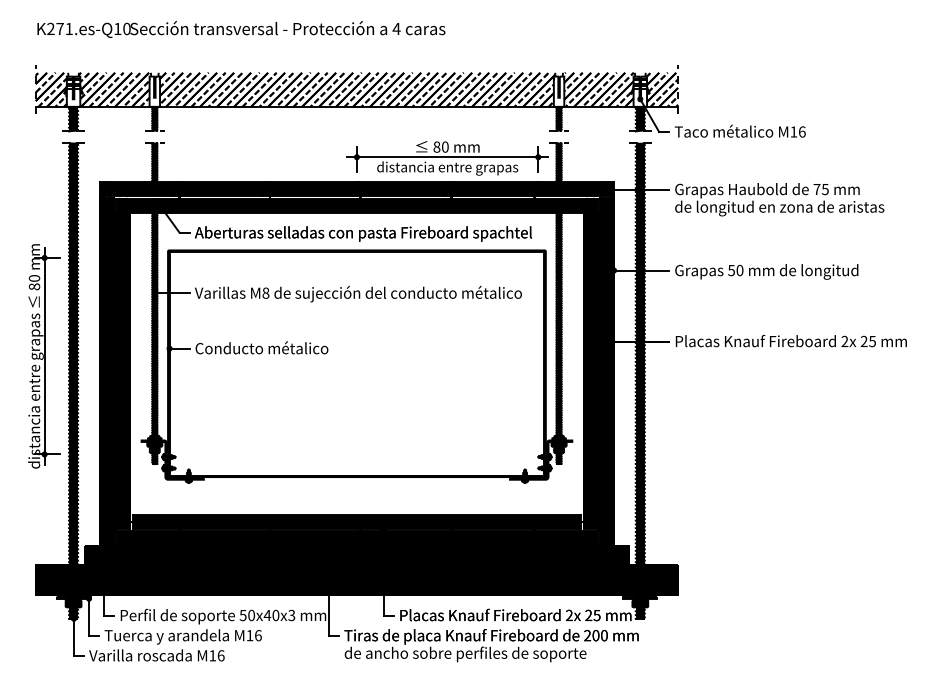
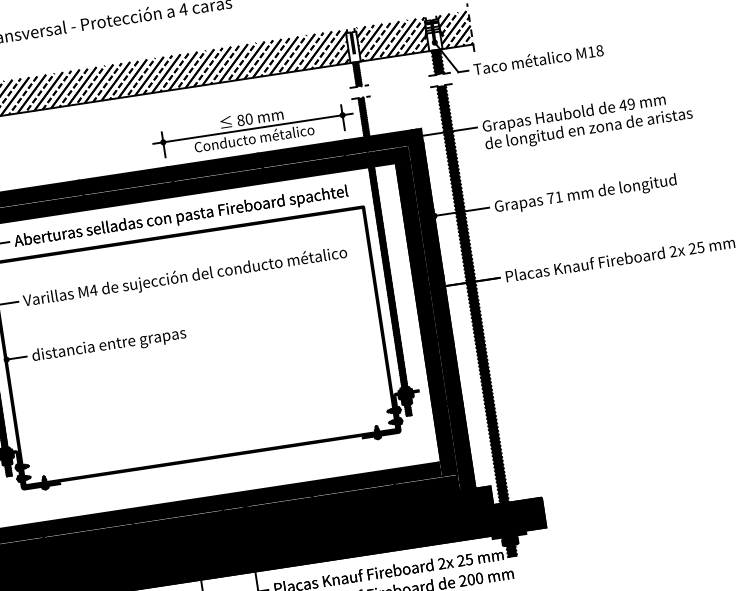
text: (801, 131) -> (599, 50), M16 -> M18
text: (447, 167) -> (254, 138), distancia entre grapas -> Conducto métalico
text: (820, 188) -> (626, 103), 75 -> 49
text: (735, 270) -> (554, 197), 50 -> 71
text: (265, 292) -> (93, 289), M8 -> M4
text: (272, 349) -> (108, 345), Conducto métalico -> distancia entre grapas

